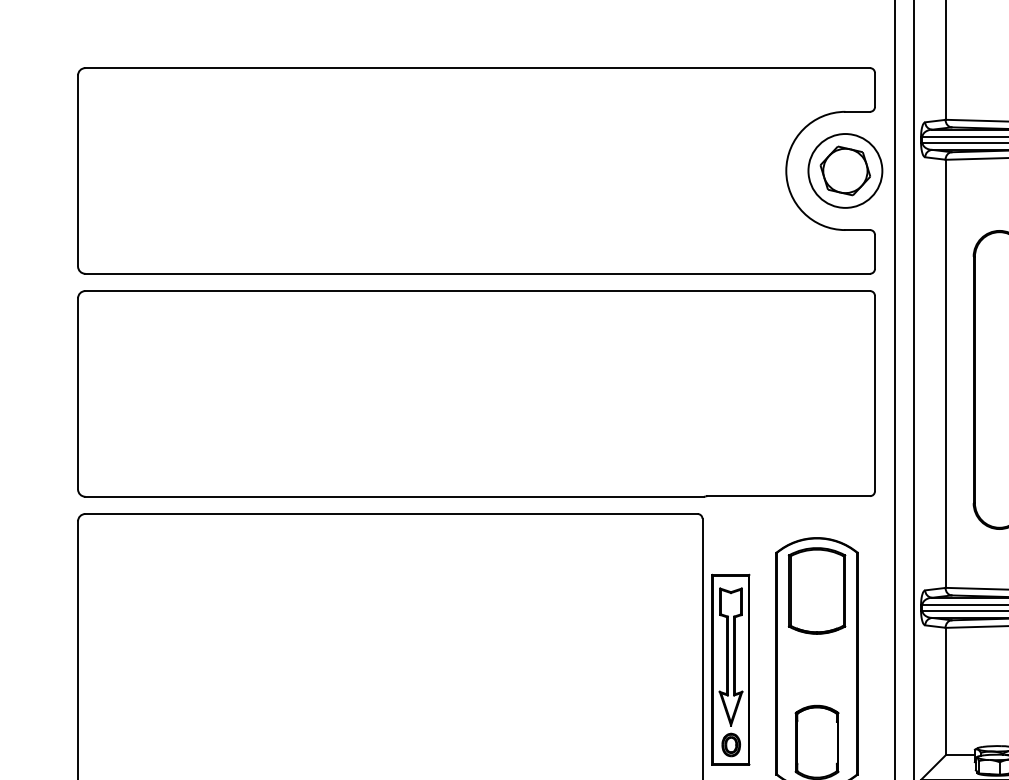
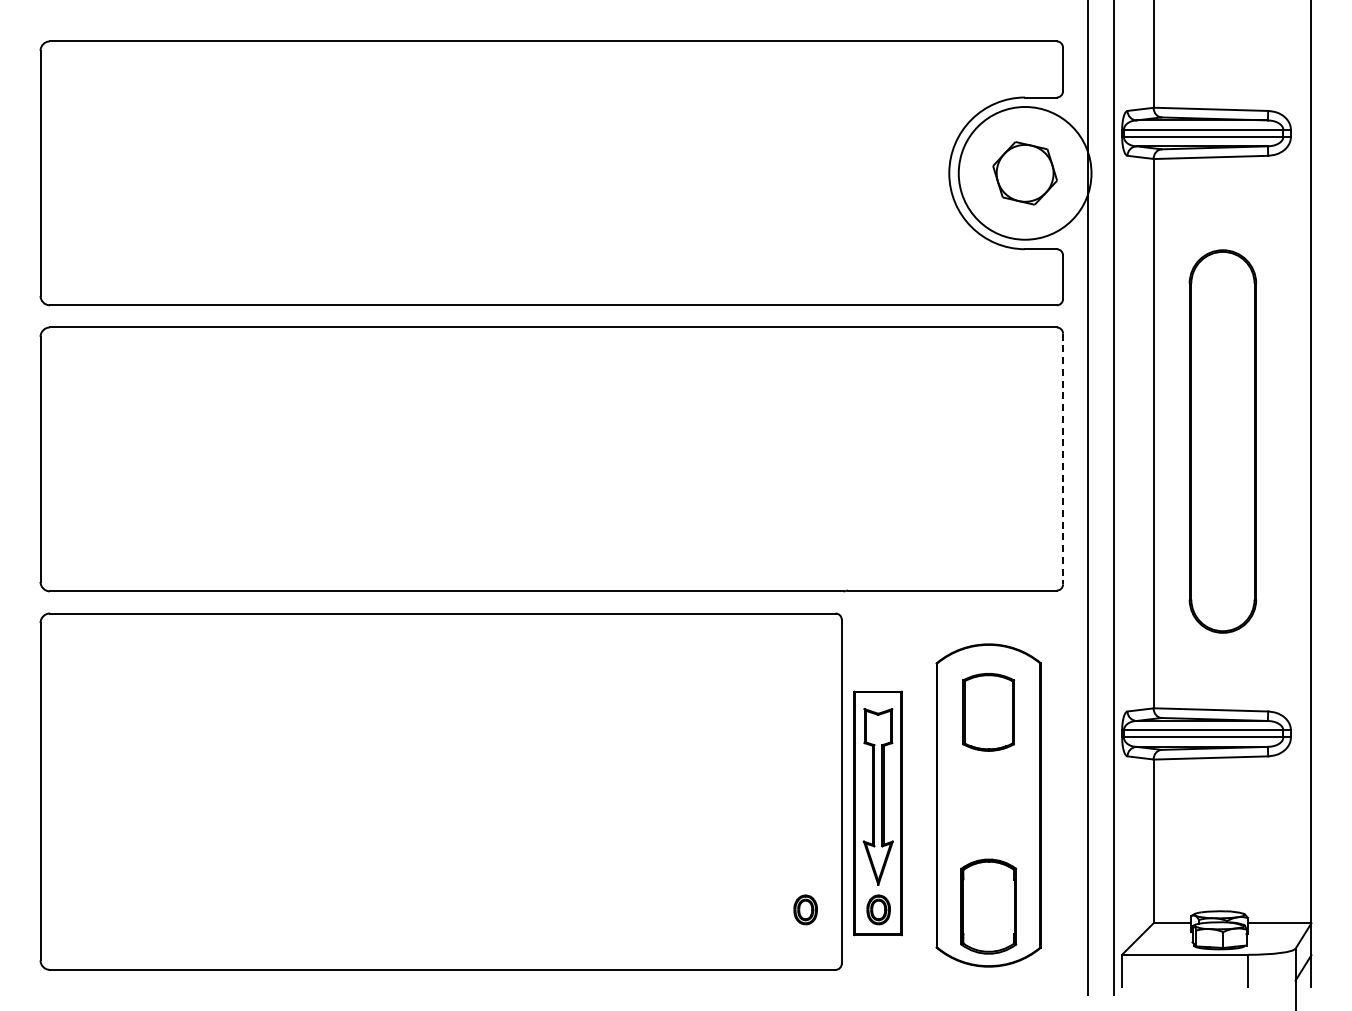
circle: (844, 170) -> (1024, 172), size x1.4
line: (875, 393) -> (1063, 459), solid -> dashed
part: (816, 591) -> (988, 712), size x0.7
part: (674, 744) -> (805, 909), added

